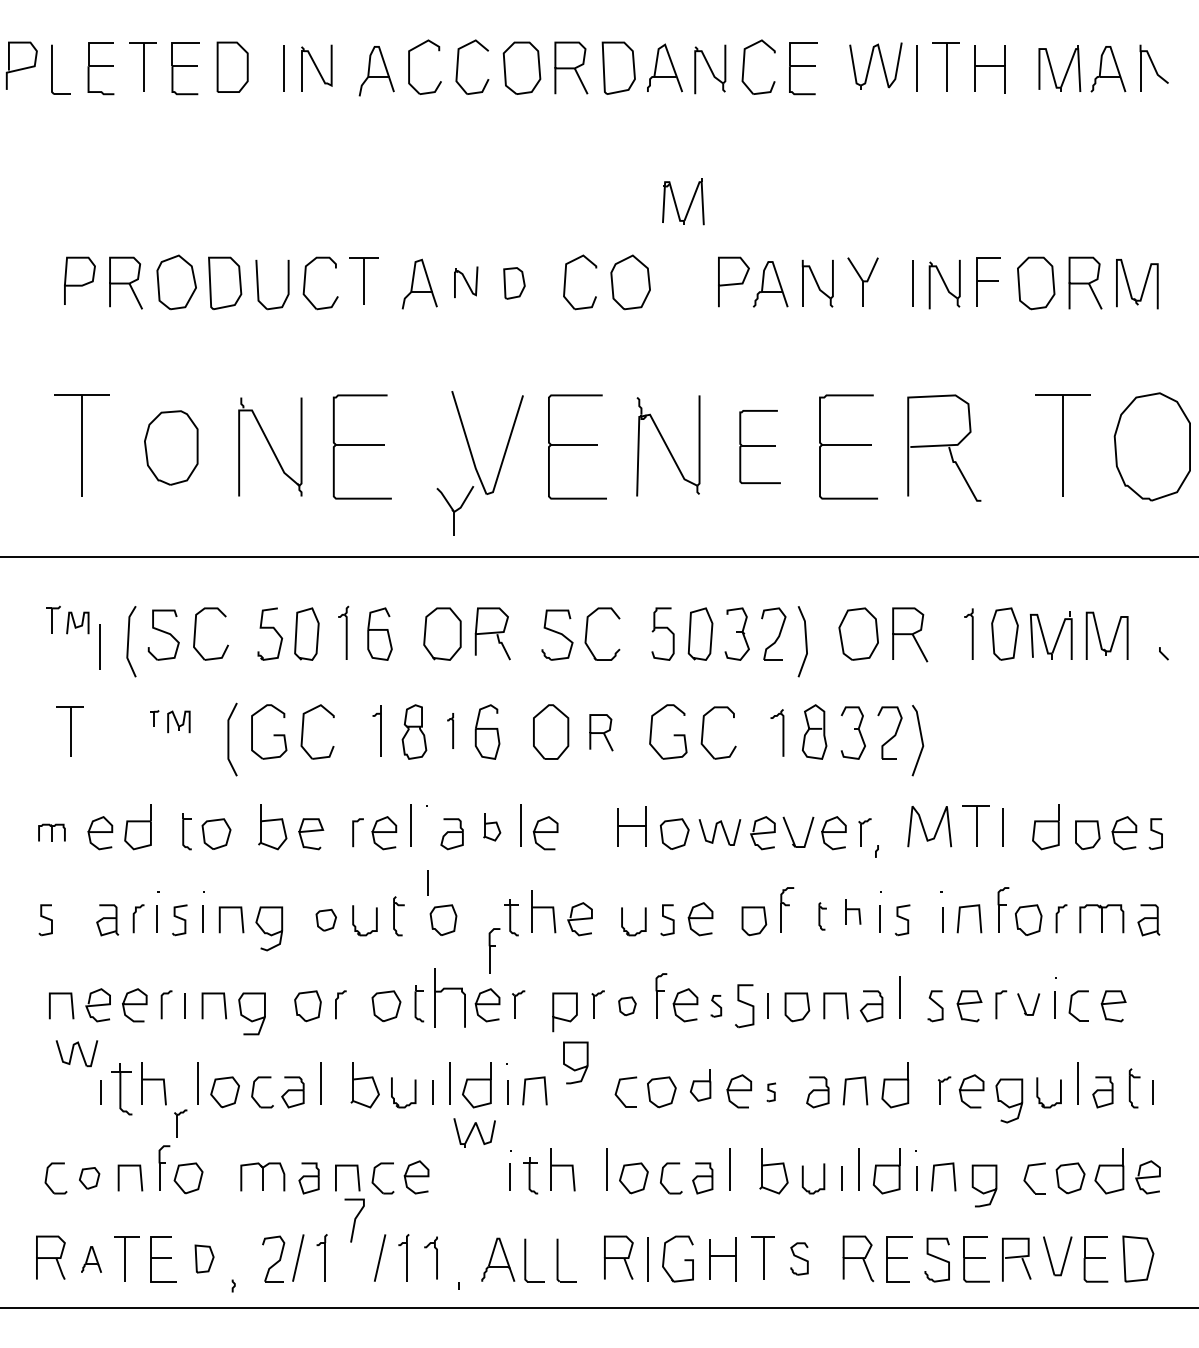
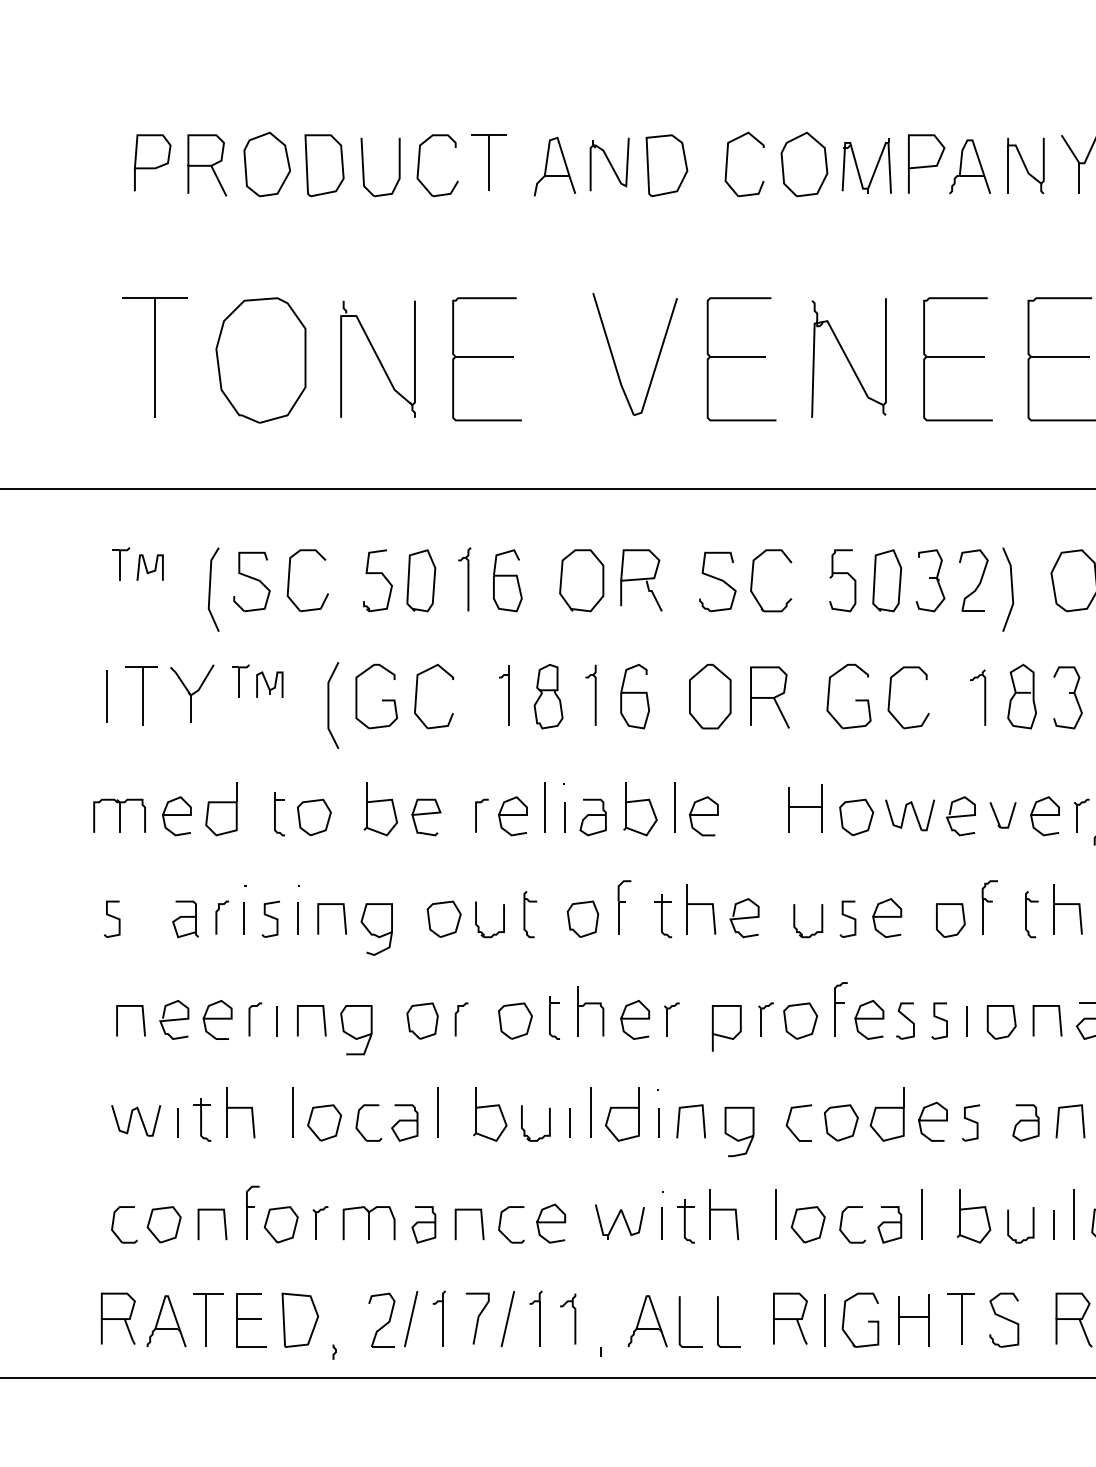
part: (689, 204) -> (874, 169), moved
part: (466, 281) -> (610, 163), size x1.43
part: (514, 283) -> (666, 165), size x1.67
part: (759, 446) -> (956, 358), size x1.43
part: (170, 447) -> (259, 359), size x1.43
part: (455, 510) -> (192, 693), moved
line: (99, 646) -> (106, 695), moved
part: (154, 718) -> (240, 680), size x1.67
part: (450, 730) -> (591, 694), size x1.43
part: (601, 732) -> (769, 697), size x1.43
part: (491, 827) -> (639, 809), size x1.67
part: (51, 832) -> (119, 815), size x1.67
part: (798, 832) -> (1003, 815), size x0.71
line: (427, 882) -> (564, 816), moved
part: (853, 911) -> (1068, 908), size x1.67
part: (822, 916) -> (1031, 914), size x1.43
part: (326, 920) -> (444, 919), size x1.43
part: (494, 950) -> (624, 906), moved
part: (449, 997) -> (590, 1010), size x0.71
part: (627, 1006) -> (800, 1021), size x1.67
part: (716, 1006) -> (906, 1021), size x1.43
part: (745, 1006) -> (940, 1021), size x0.71
part: (76, 1053) -> (135, 1120), moved
curve: (573, 1068) -> (736, 1138), moved
part: (700, 1085) -> (887, 1114), size x1.43
part: (121, 1089) -> (201, 1119), size x0.71
part: (771, 1092) -> (971, 1123), size x1.67
part: (180, 1123) -> (320, 1222), moved
part: (474, 1132) -> (619, 1221), moved
part: (89, 1178) -> (164, 1224), size x1.43
line: (354, 1220) -> (477, 1318), moved
part: (204, 1258) -> (300, 1319), size x1.67
part: (799, 1258) -> (1004, 1319), size x1.43
part: (91, 1259) -> (166, 1320), size x1.67

